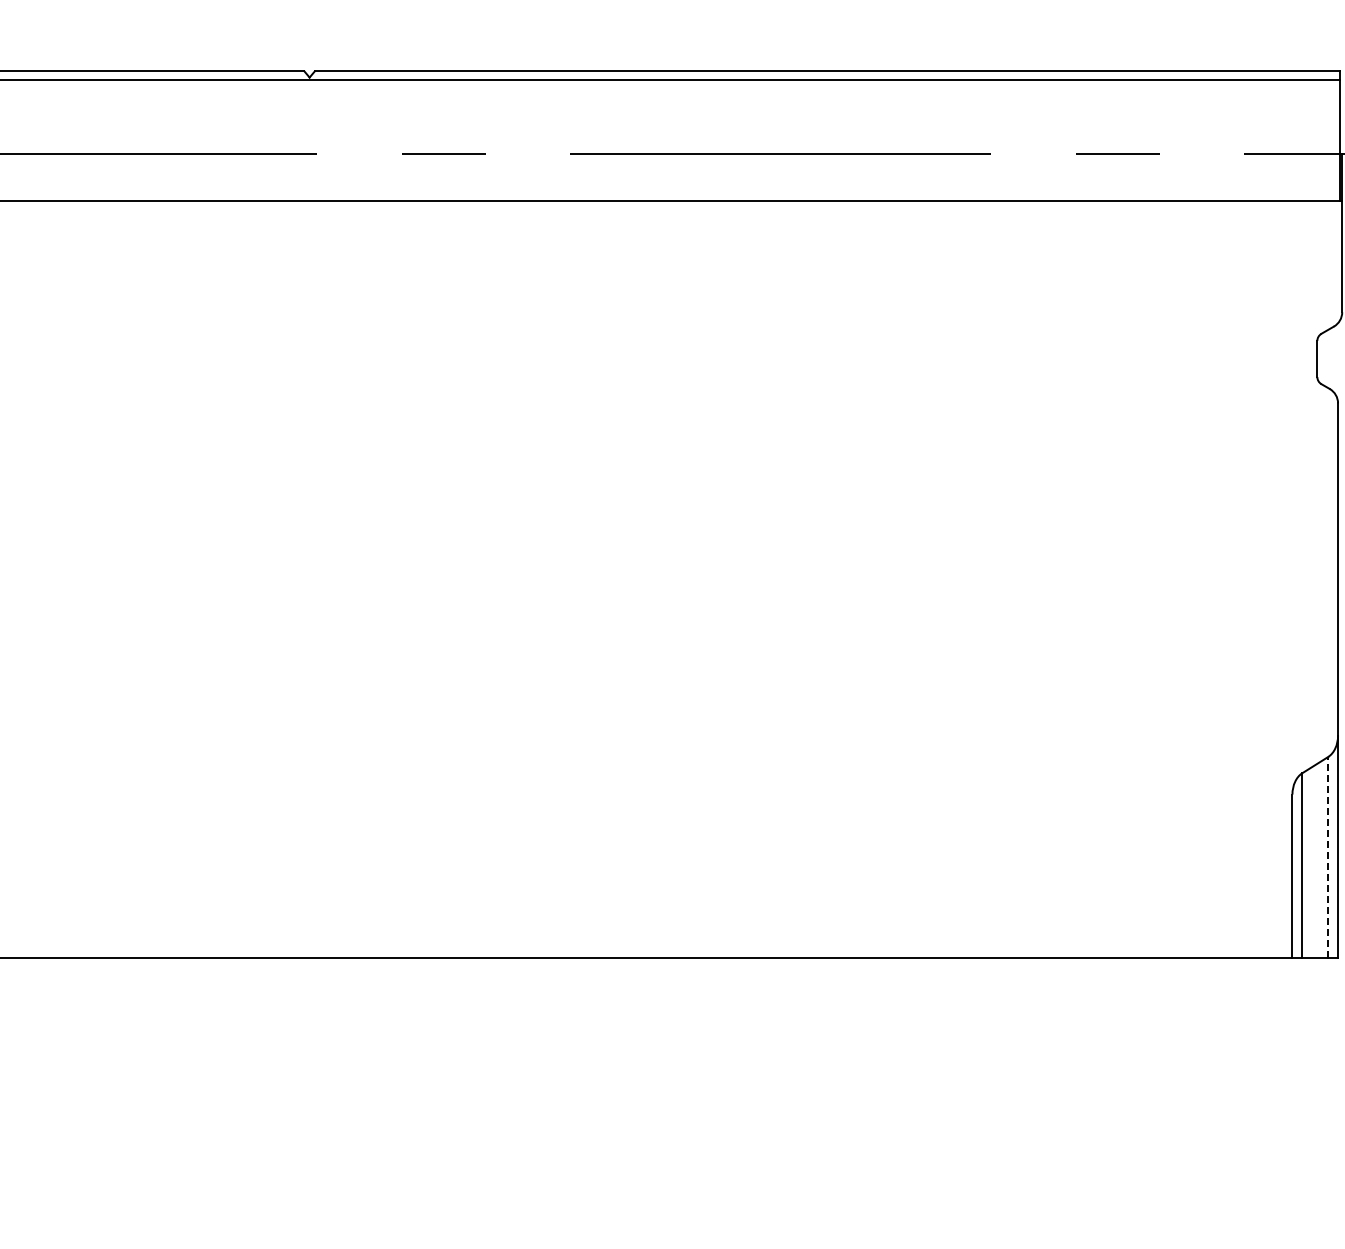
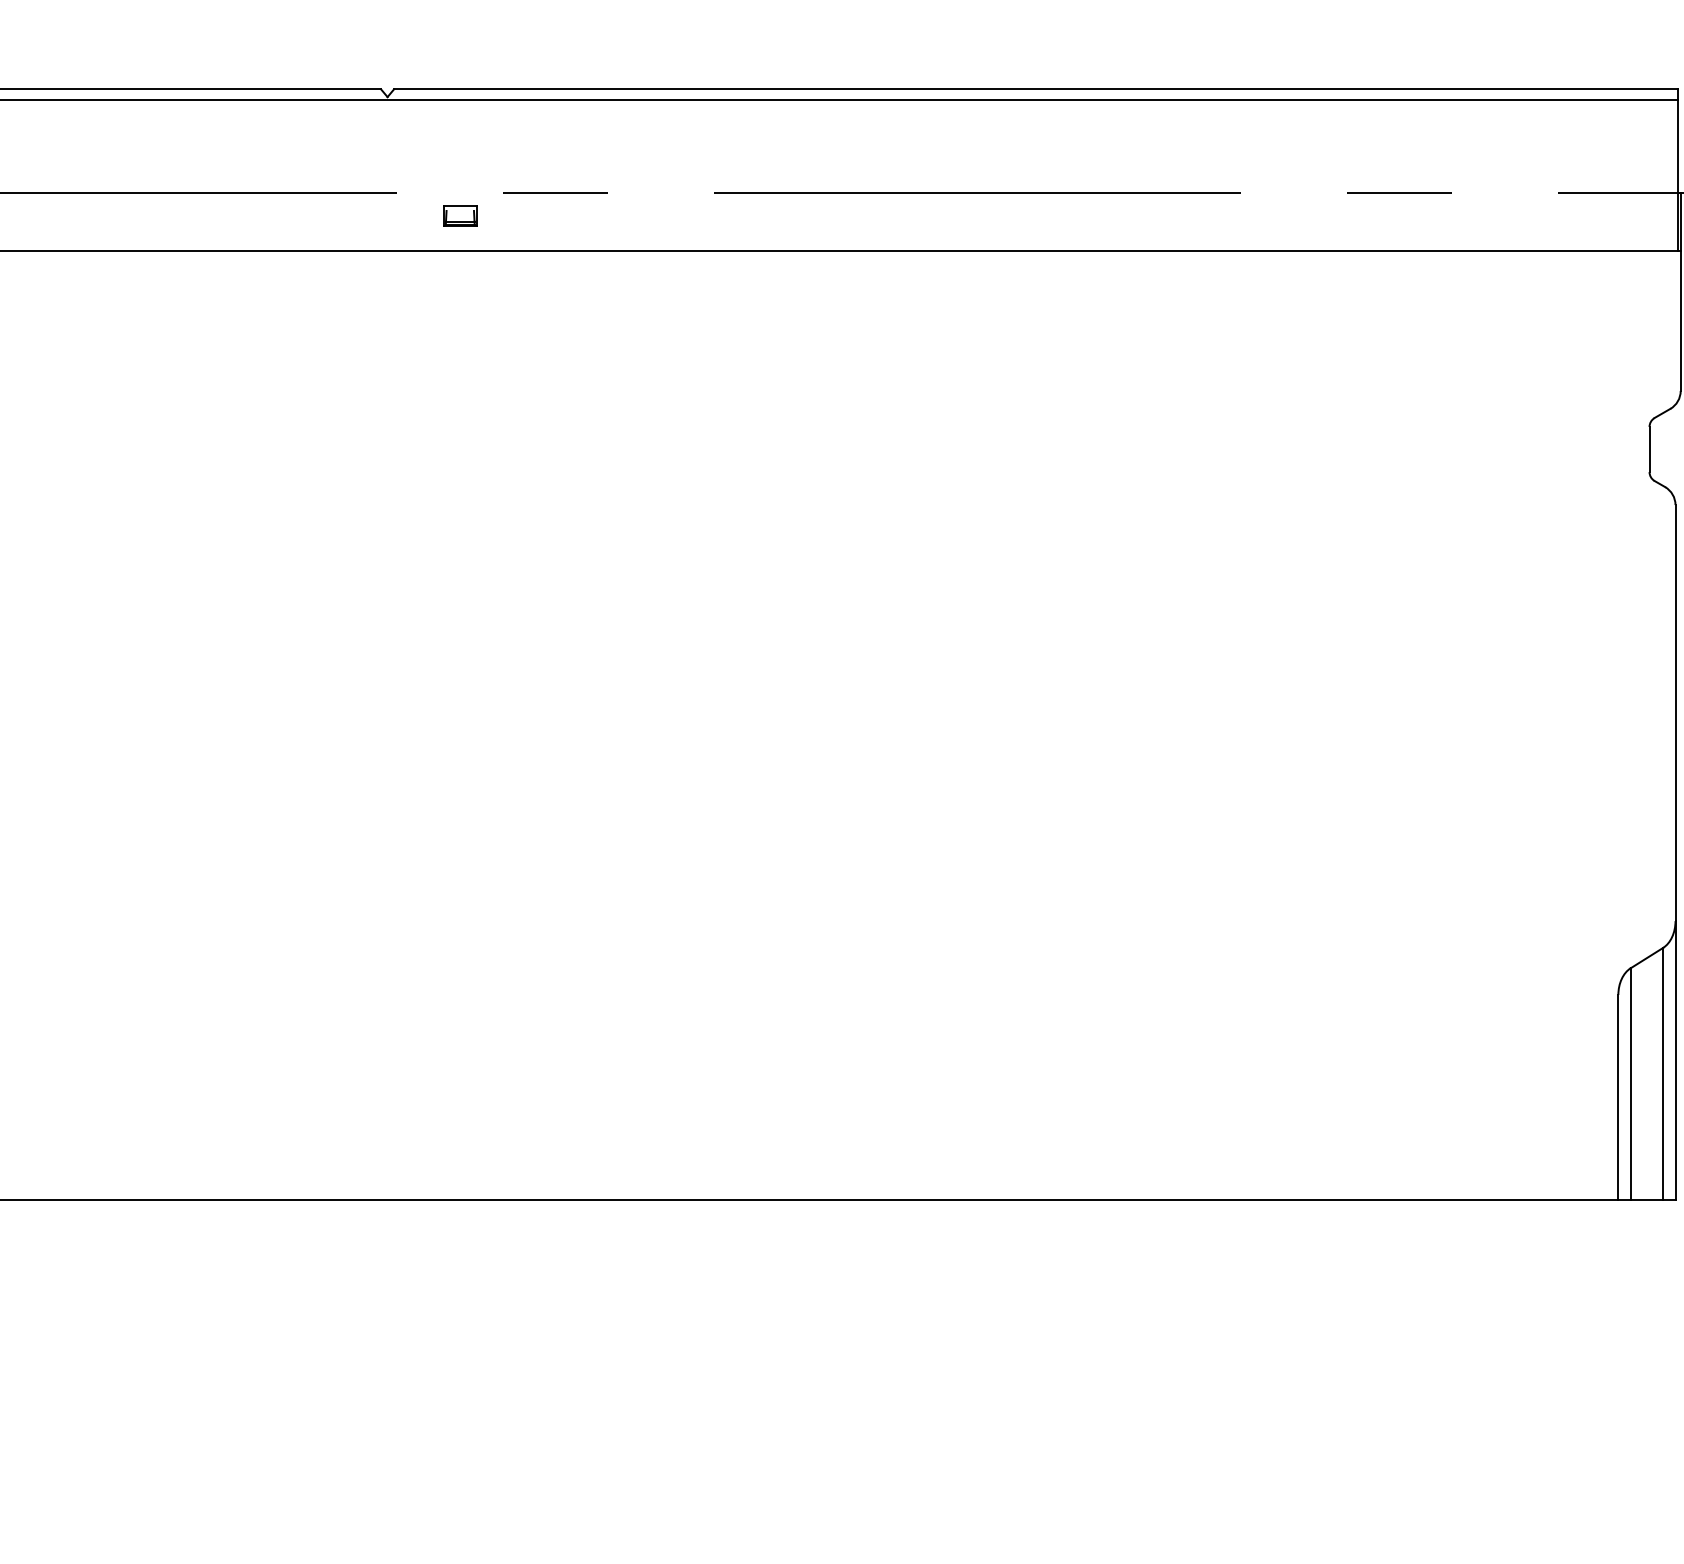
part: (367, 172) -> (460, 215), added
line: (1328, 857) -> (1663, 1073), dashed -> solid

